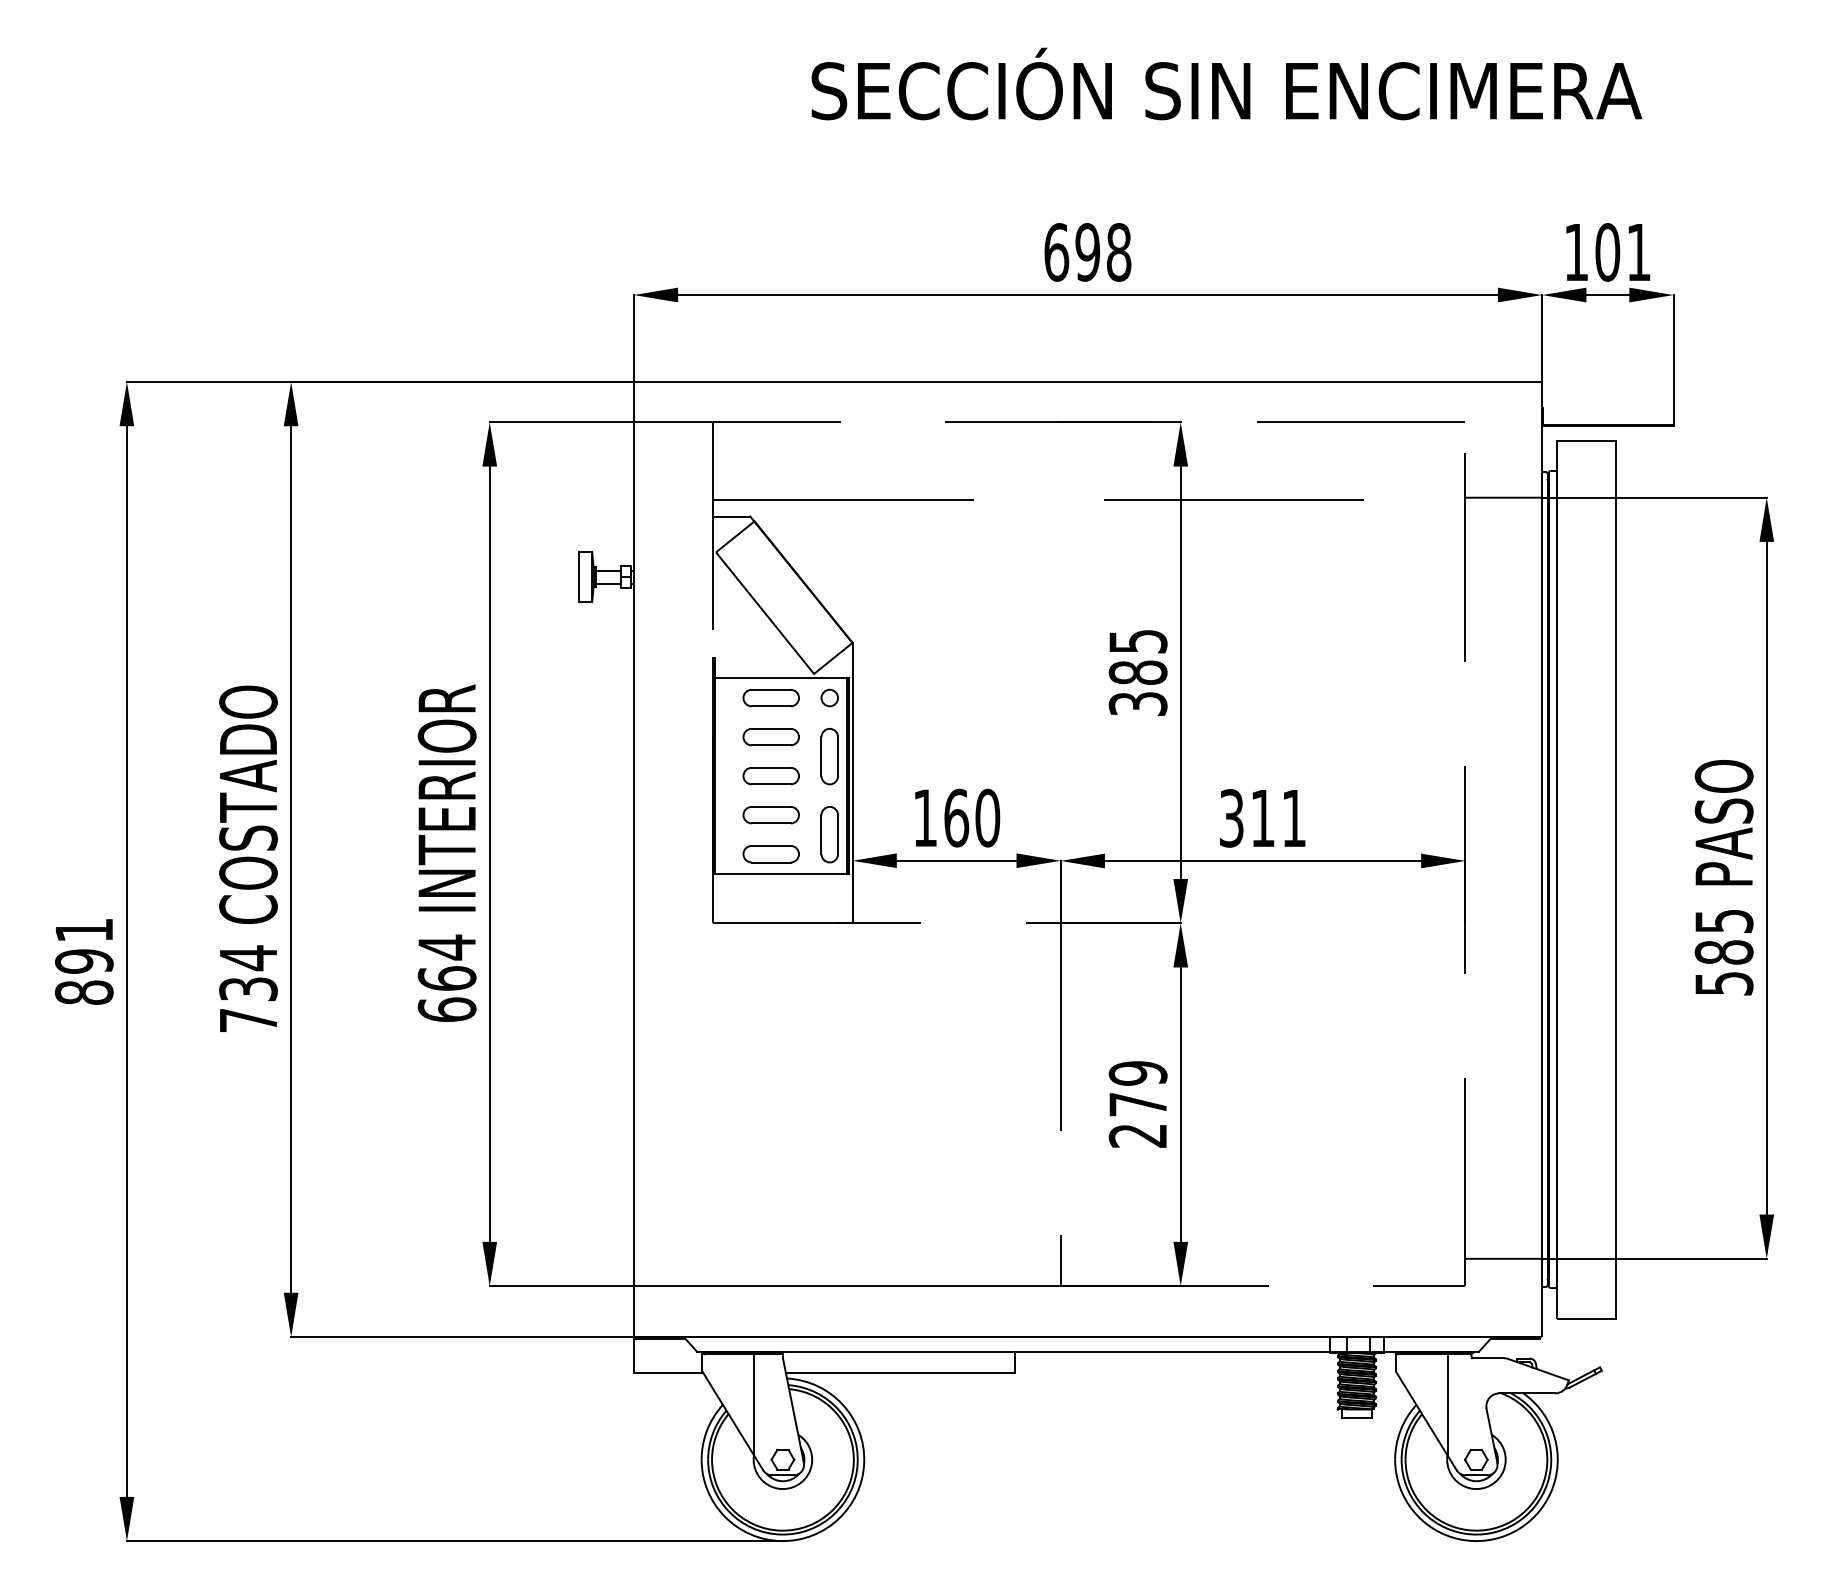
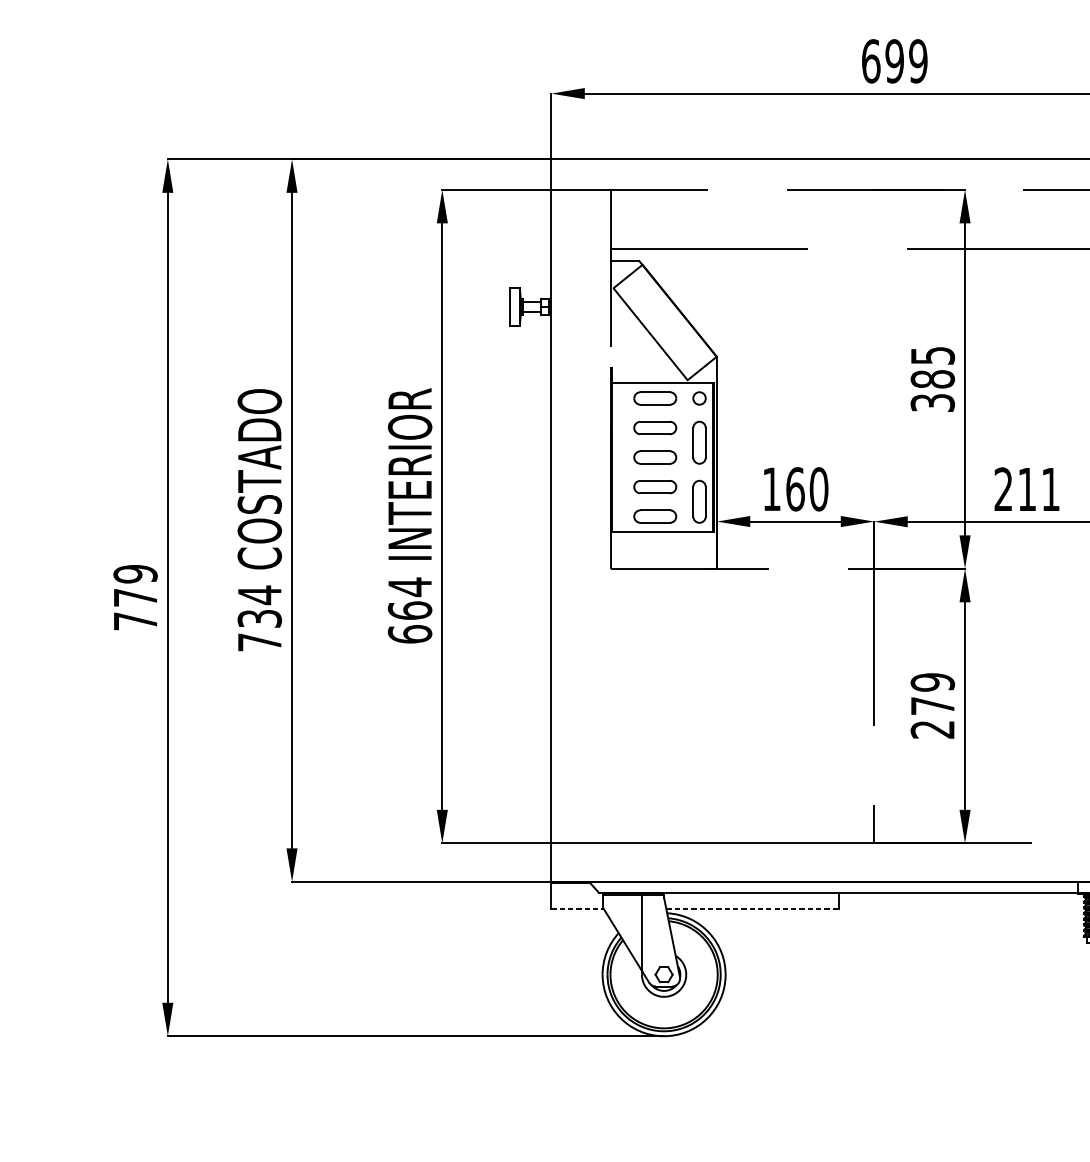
text: (1118, 252) -> (917, 61), 698 -> 699
text: (1231, 818) -> (1003, 489), 311 -> 211
text: (83, 961) -> (134, 597), 891 -> 779
line: (668, 1372) -> (577, 908), solid -> dashed
line: (900, 1372) -> (753, 908), solid -> dashed

